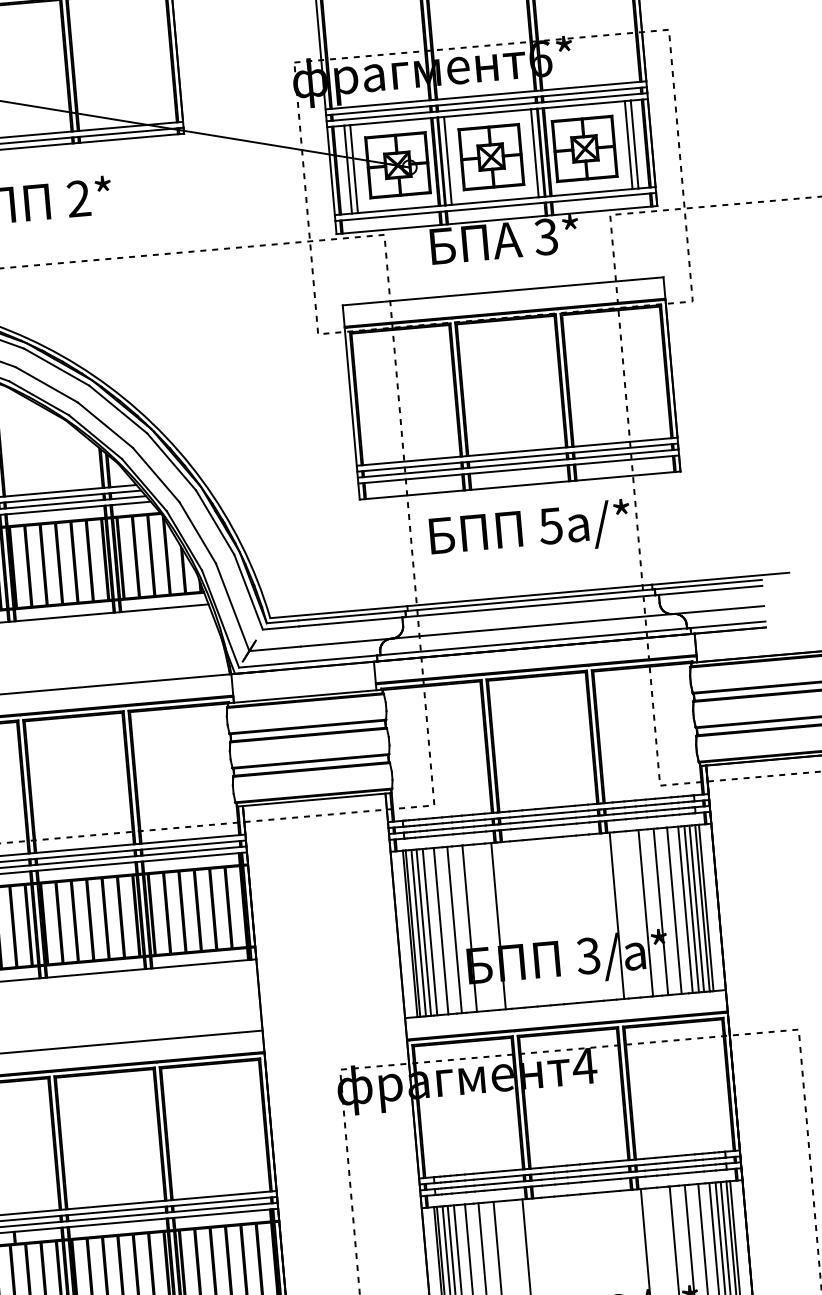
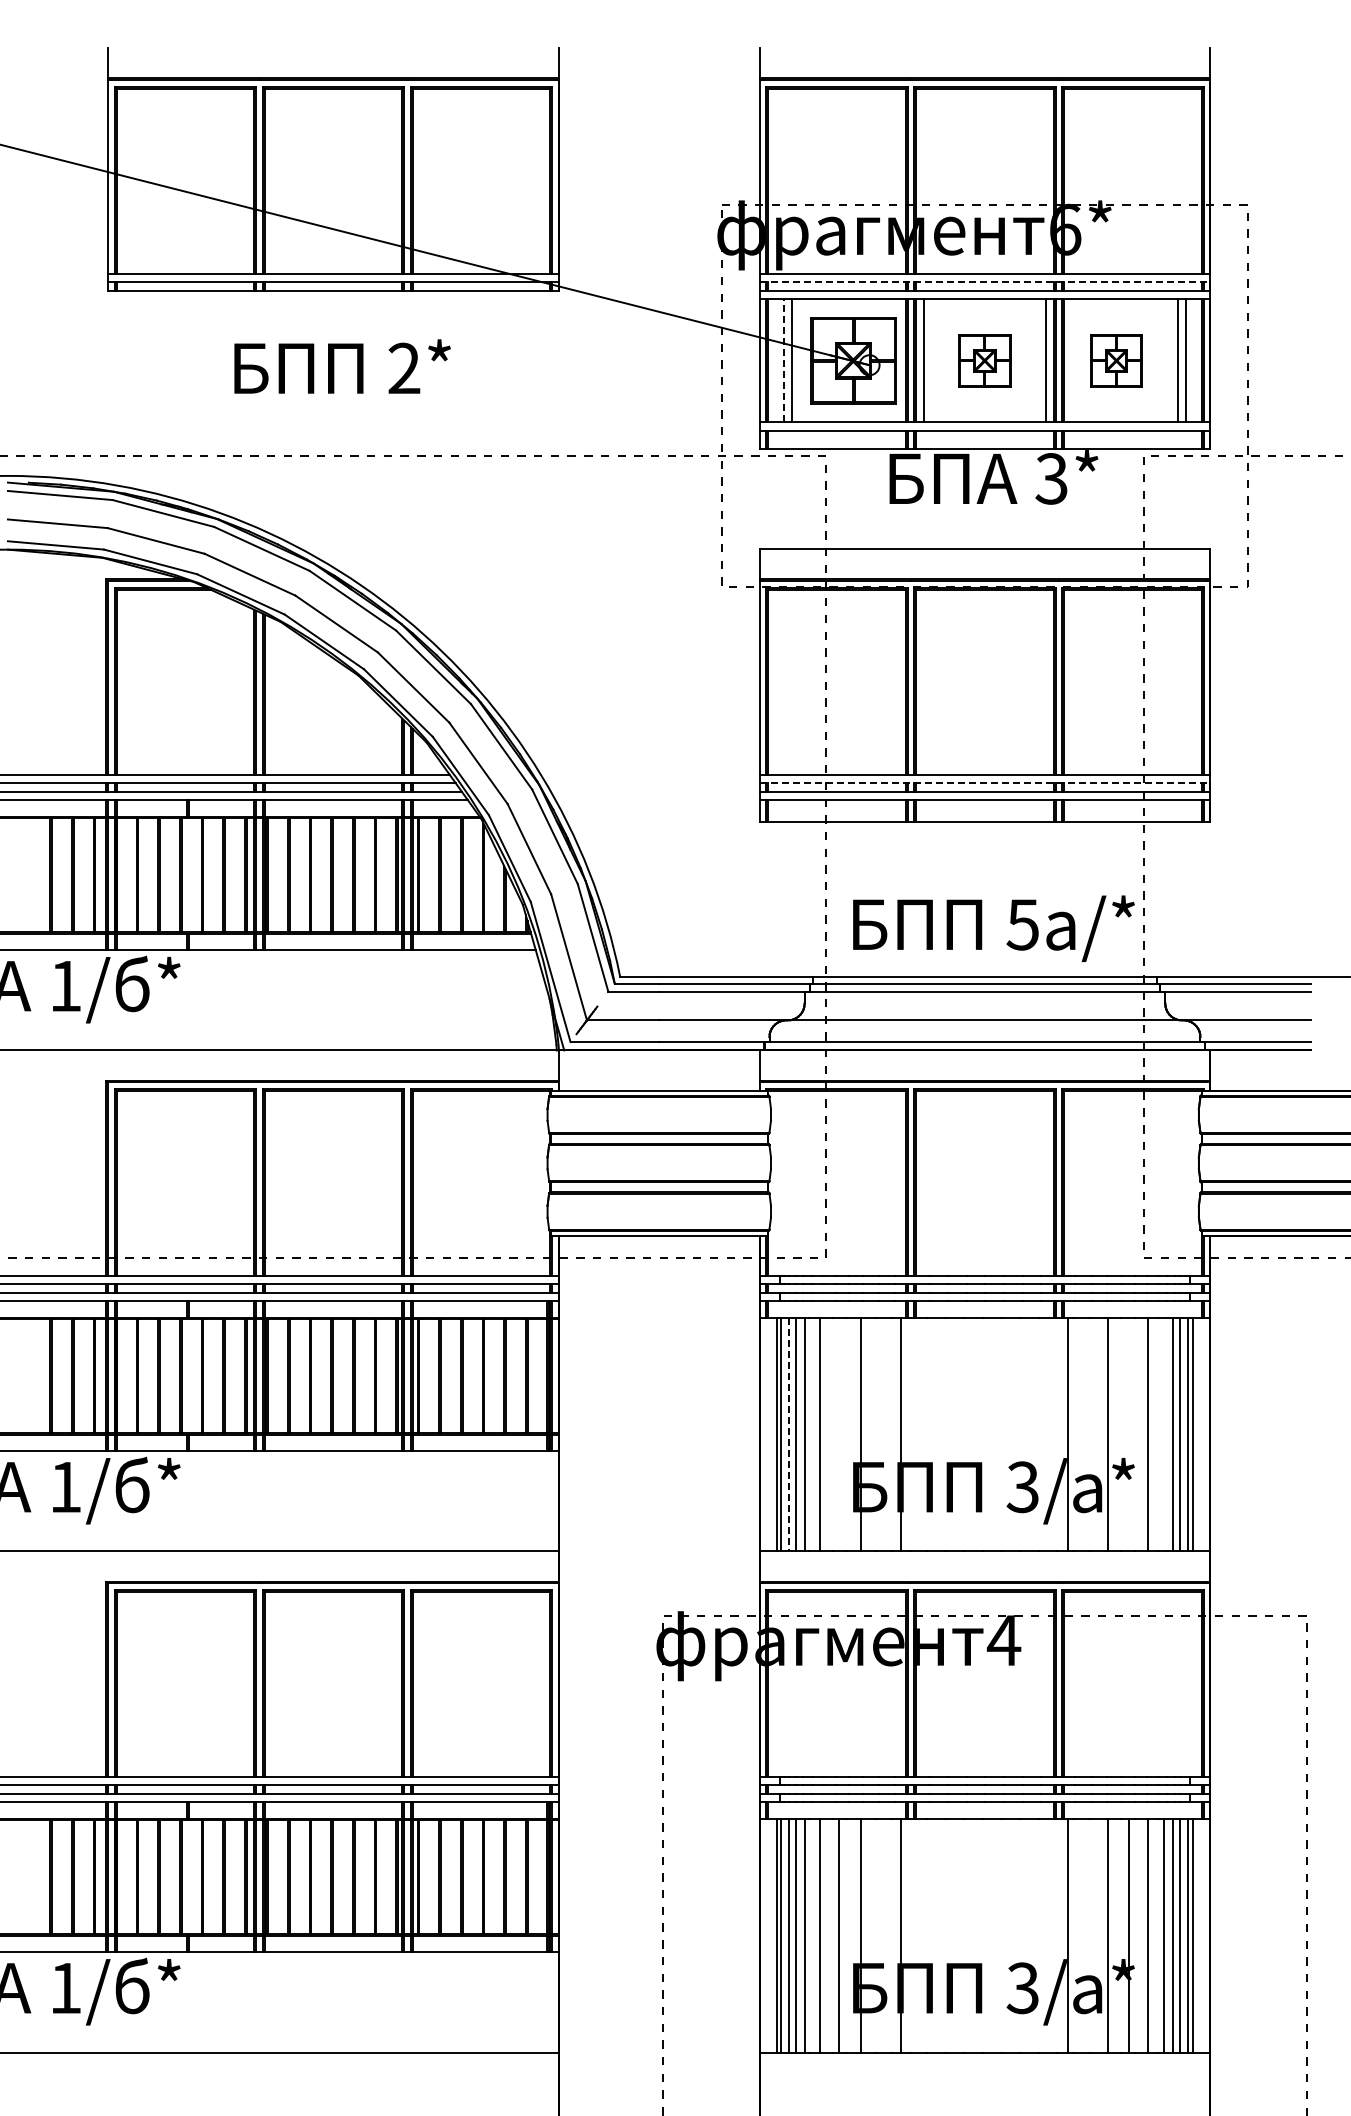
line: (486, 101) -> (985, 282), solid -> dashed
part: (584, 148) -> (1116, 360), size x0.6
part: (491, 157) -> (984, 360), size x0.6
line: (348, 169) -> (783, 360), solid -> dashed
line: (518, 457) -> (985, 783), solid -> dashed
text: (530, 530) -> (993, 928), moved
line: (685, 909) -> (1163, 1434), removed
line: (661, 911) -> (1129, 1434), removed
line: (454, 929) -> (839, 1434), removed
line: (418, 933) -> (788, 1434), solid -> dashed

